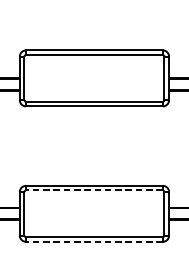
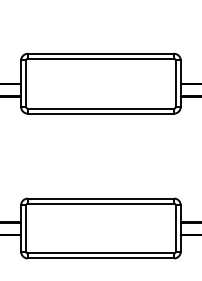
line: (94, 190) -> (100, 203), dashed -> solid
line: (94, 241) -> (100, 258), dashed -> solid

